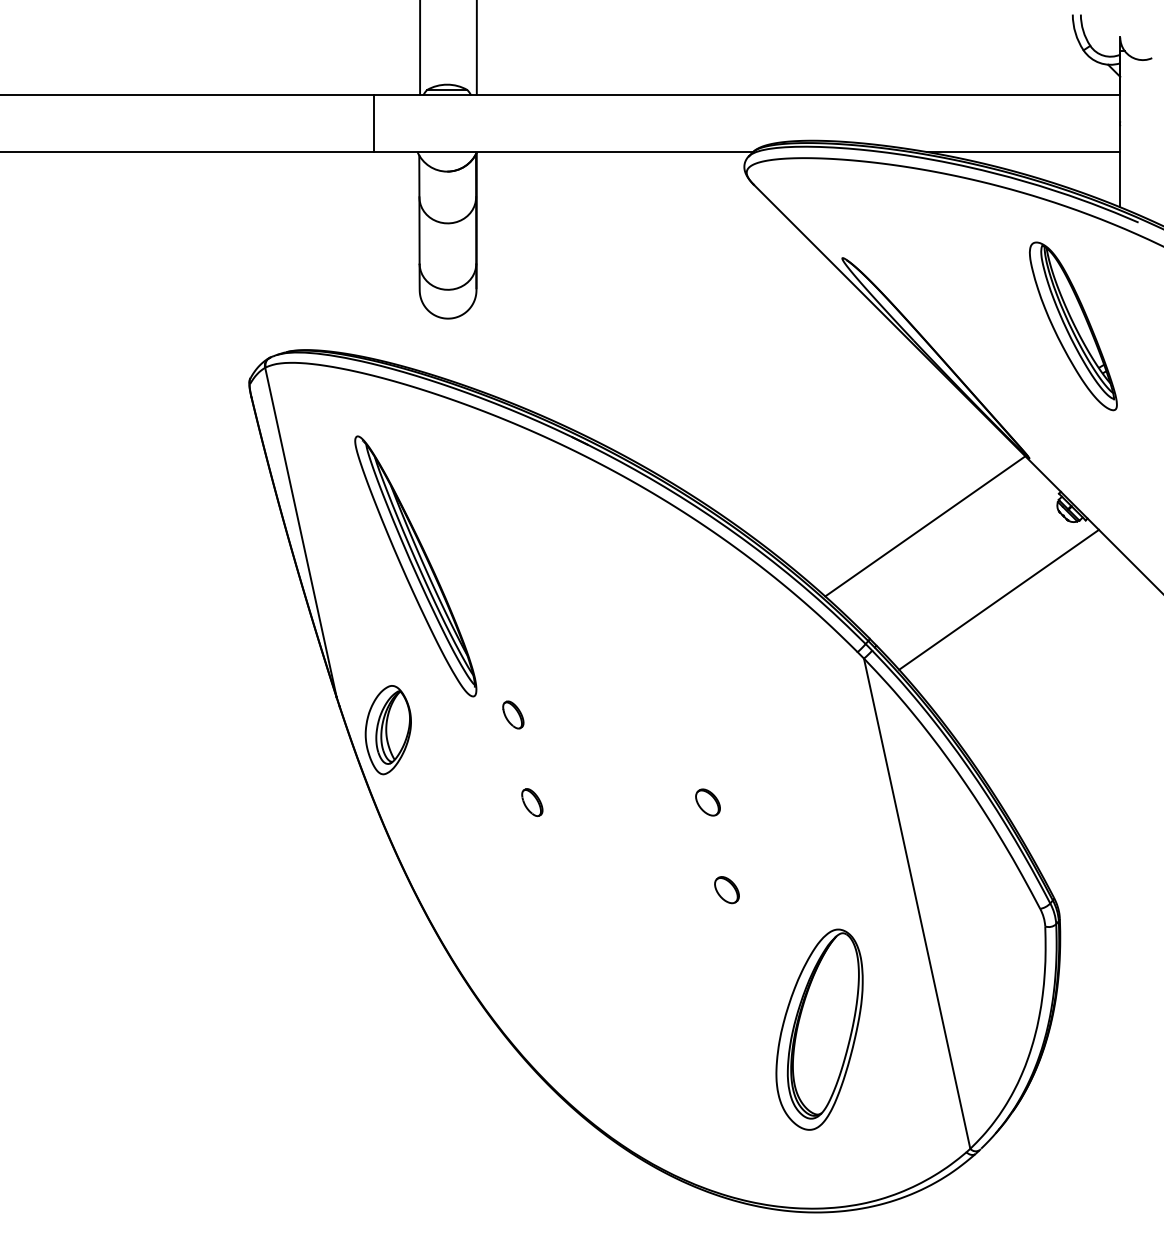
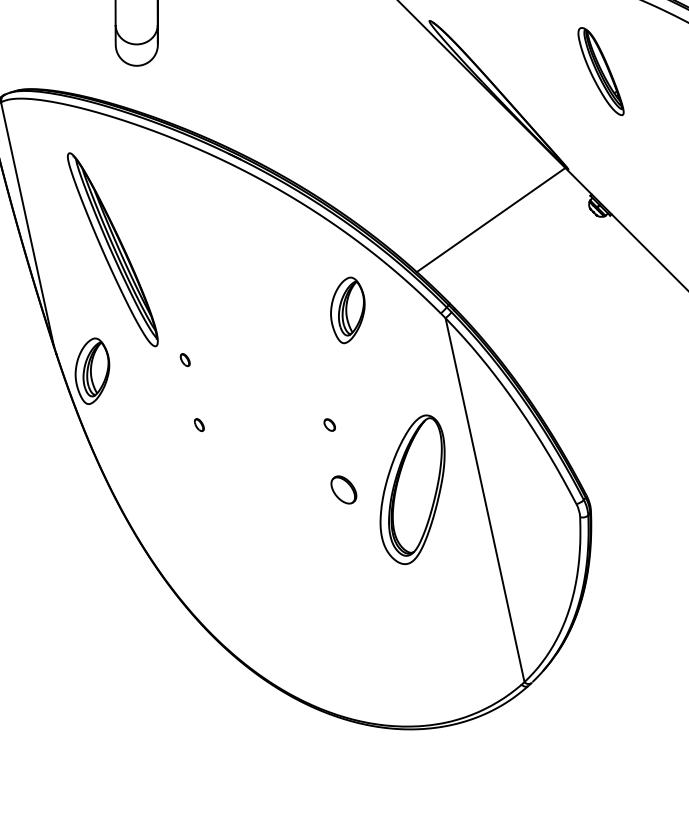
part: (1073, 326) -> (601, 71), size x0.7
line: (998, 599) -> (545, 274), removed
part: (731, 648) -> (347, 310), added
part: (513, 714) -> (185, 359), size x0.6
part: (532, 802) -> (199, 425), size x0.6
part: (707, 802) -> (329, 425), size x0.6
part: (726, 890) -> (343, 490), size x1.4
part: (819, 1029) -> (412, 489), moved

